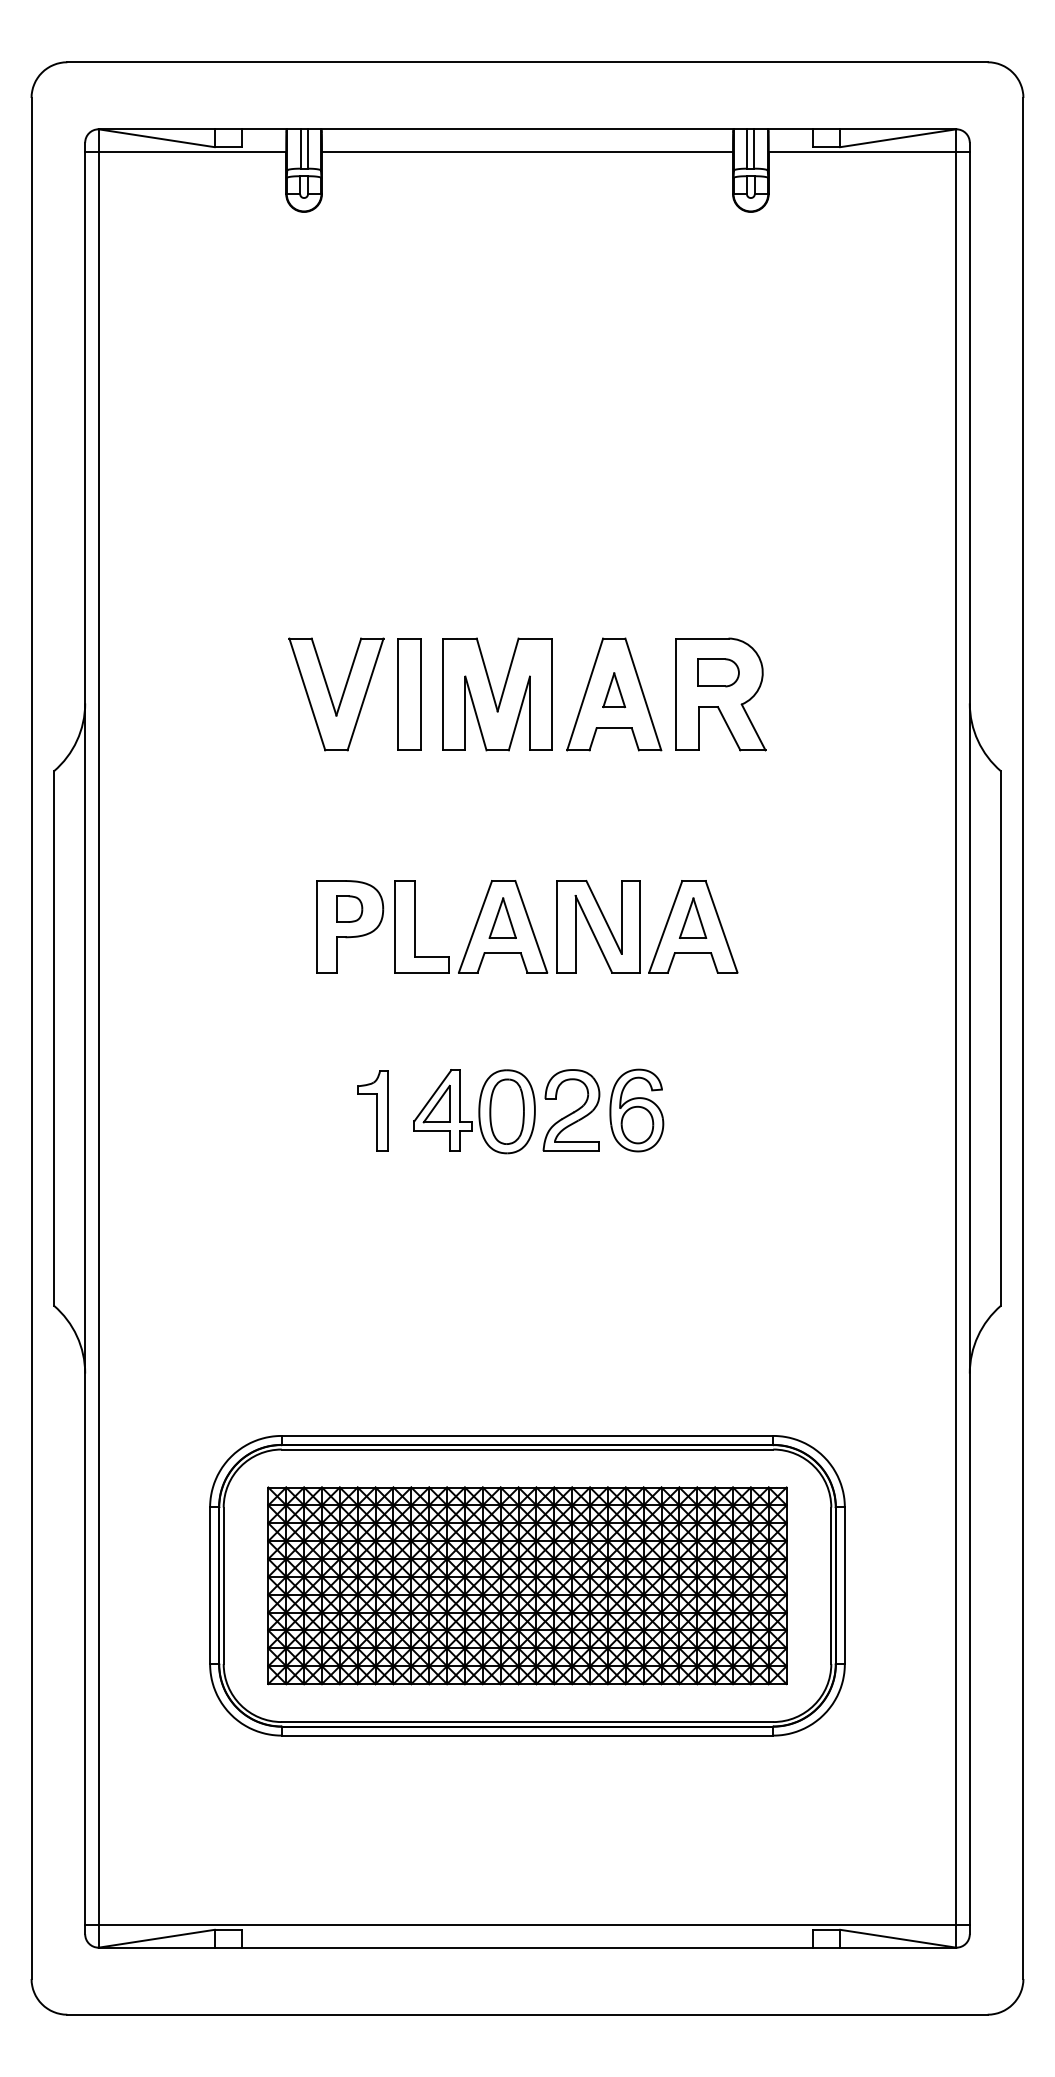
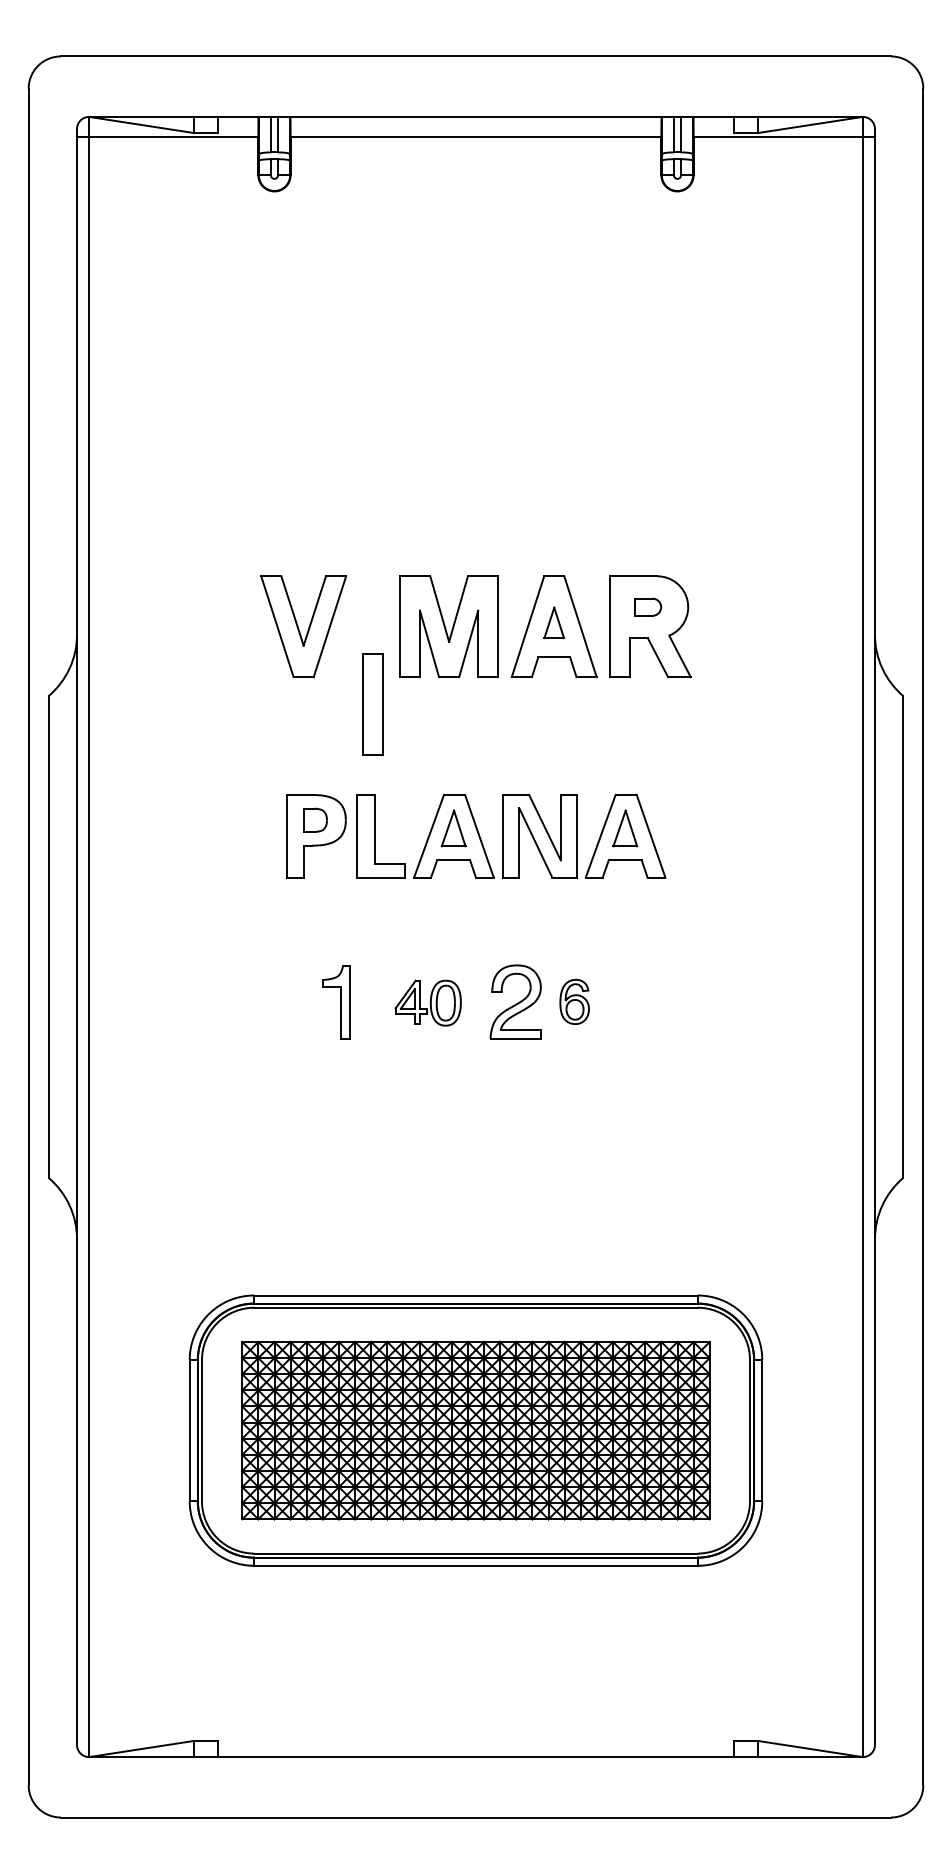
part: (718, 672) -> (648, 606), size x0.7
part: (409, 694) -> (373, 704), moved
part: (636, 1110) -> (574, 1001), size x0.6
part: (474, 1111) -> (428, 1002), size x0.6
line: (527, 1925) -> (476, 1737), removed

